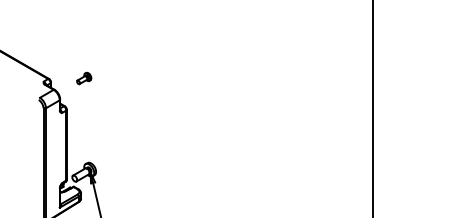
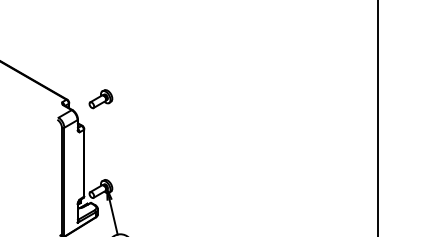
part: (83, 78) -> (100, 99), size x1.67

